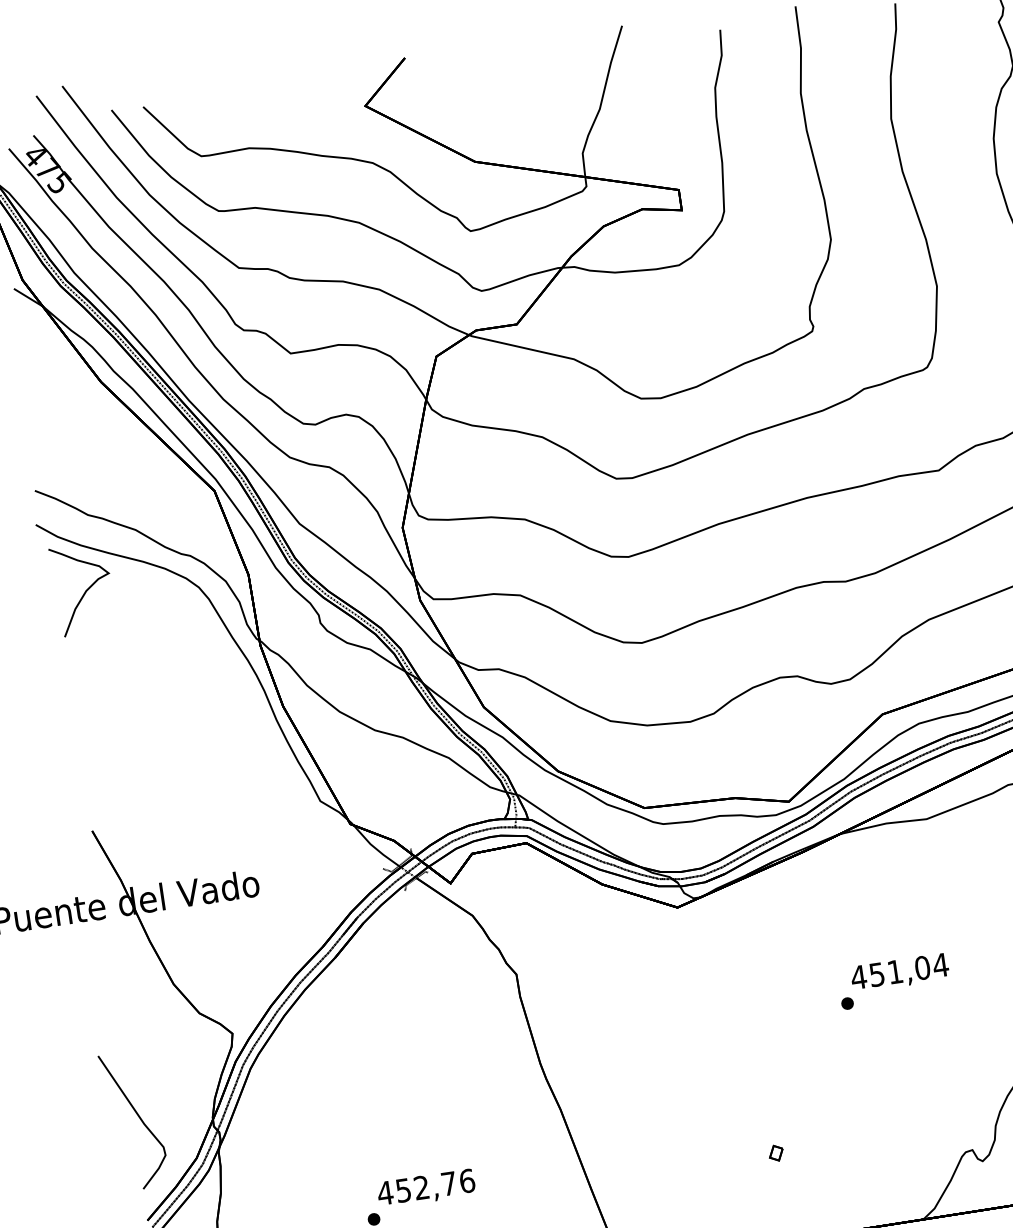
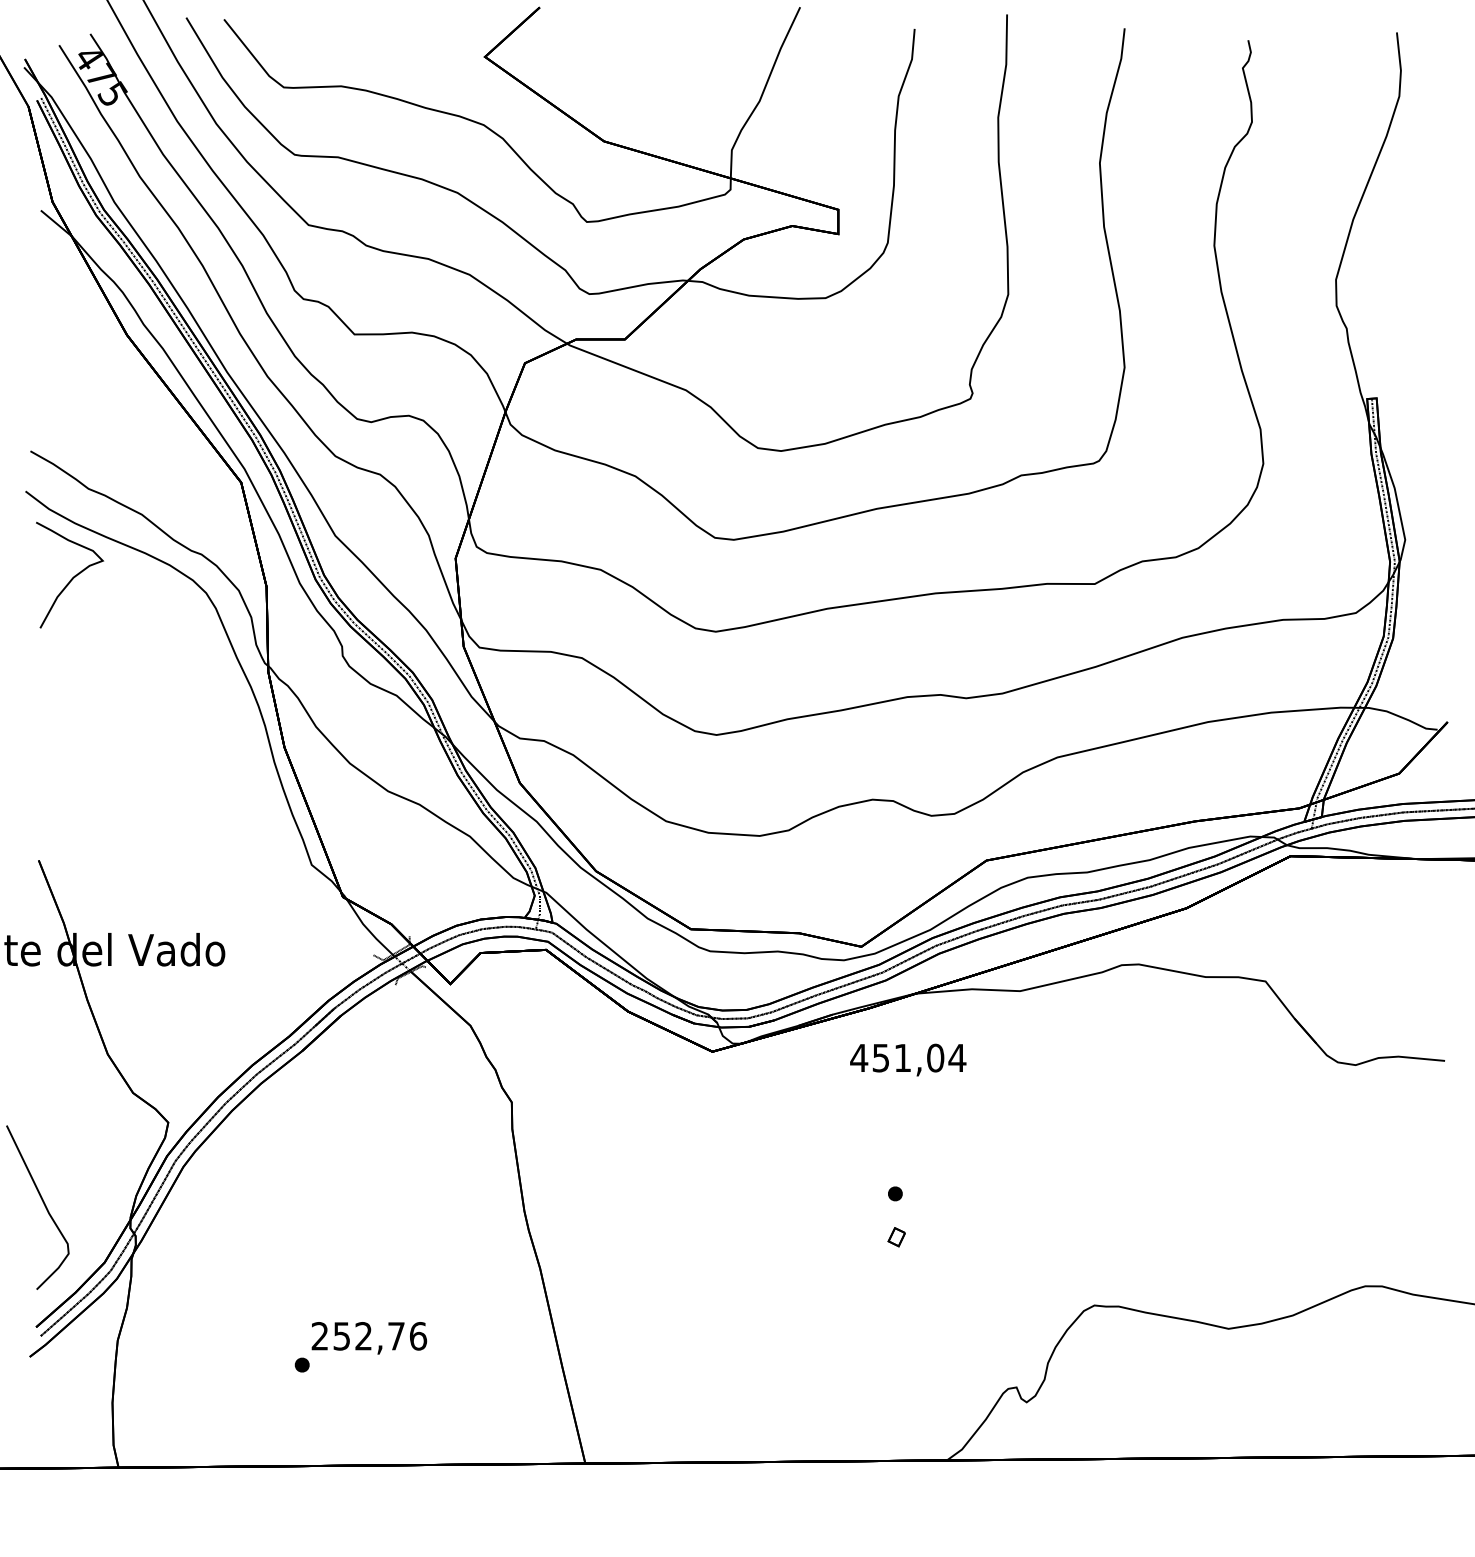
text: (900, 972) -> (908, 1059), moved
part: (776, 1153) -> (896, 1237), moved
text: (385, 1193) -> (320, 1336), 452,76 -> 252,76

